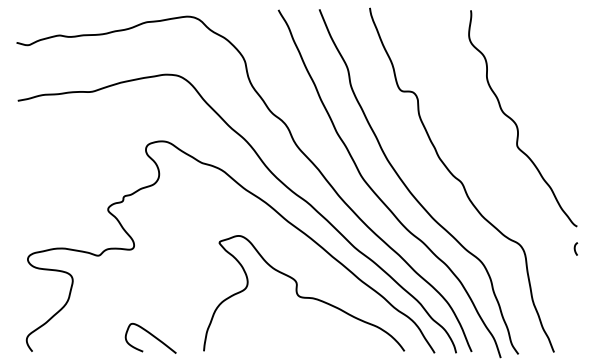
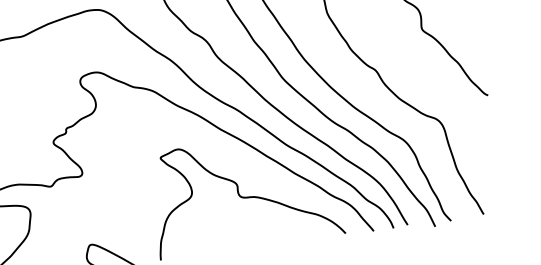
curve: (575, 248) -> (489, 115), removed

